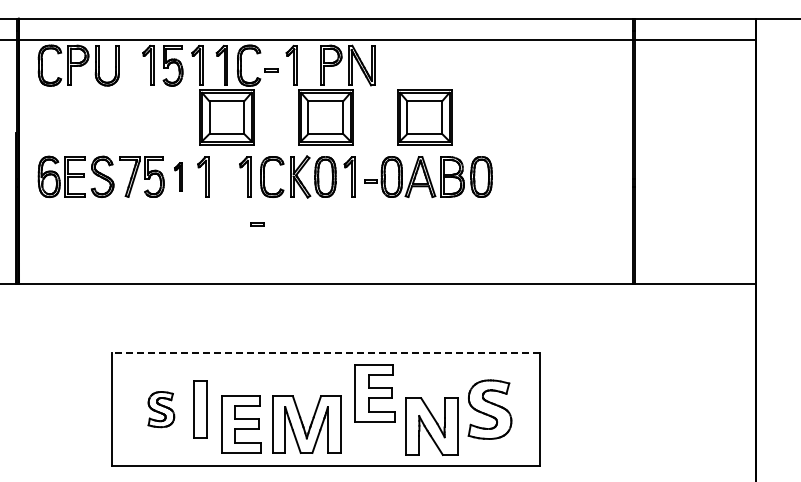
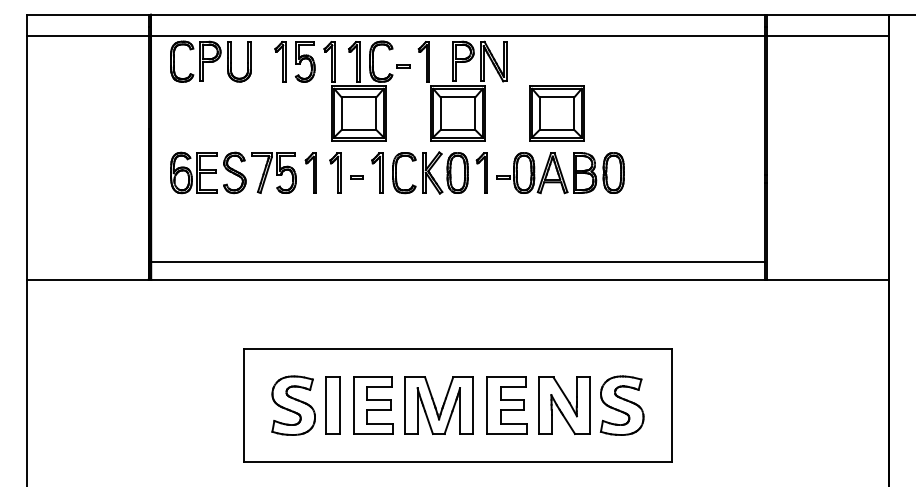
part: (178, 176) -> (310, 172), size x1.43
part: (257, 224) -> (356, 177), moved
line: (325, 266) -> (457, 262), added
line: (325, 352) -> (457, 348), dashed -> solid
part: (374, 393) -> (506, 405), moved
part: (161, 409) -> (293, 405), size x1.67
part: (241, 424) -> (373, 405), moved
part: (306, 424) -> (438, 405), moved
part: (432, 426) -> (564, 405), moved

